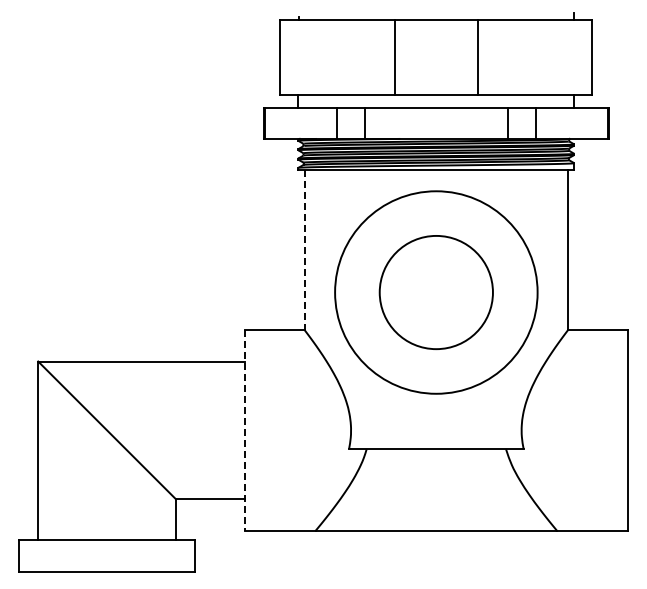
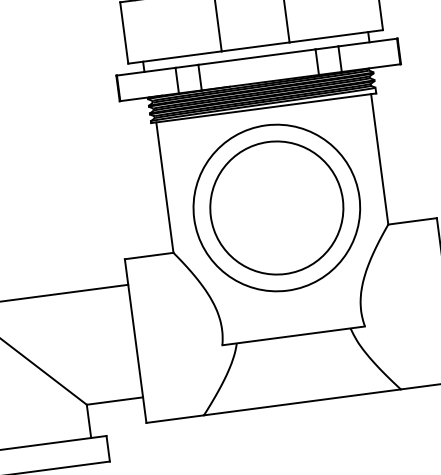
line: (304, 250) -> (164, 187), dashed -> solid
circle: (436, 292) -> (276, 207), size x1.43
line: (245, 430) -> (135, 341), dashed -> solid

